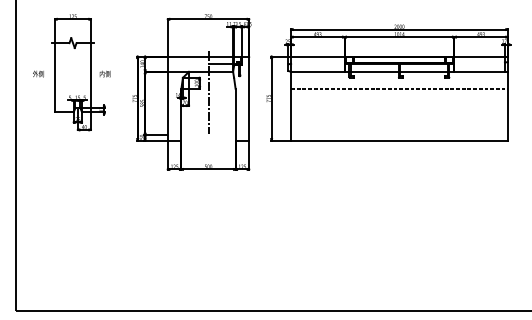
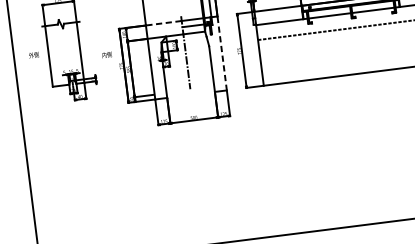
line: (188, 56) -> (164, 23), solid -> dashed
text: (104, 73) -> (106, 54), moved
line: (249, 98) -> (222, 53), solid -> dashed

